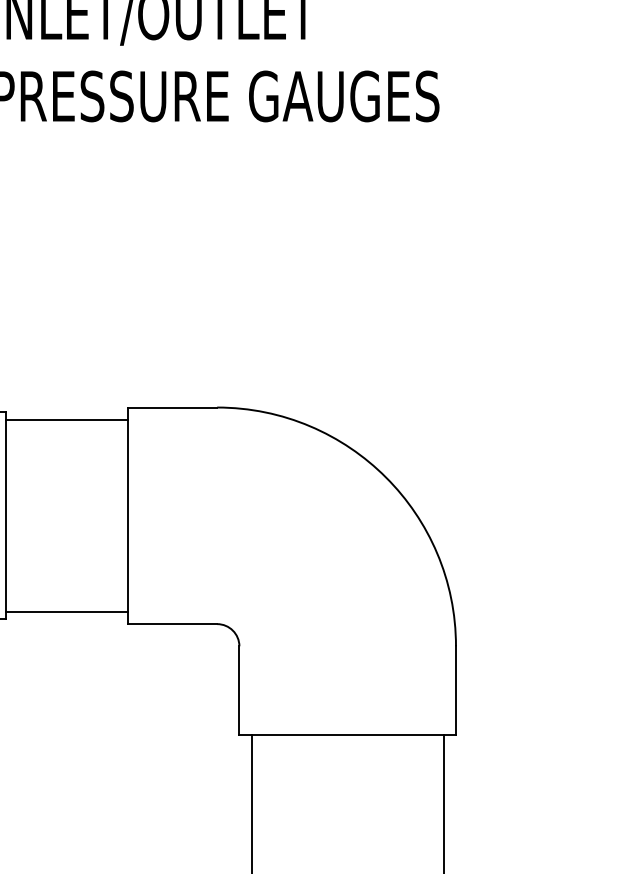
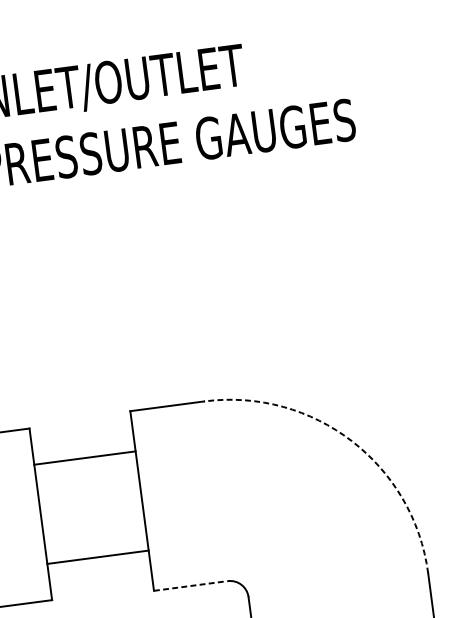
line: (67, 420) -> (85, 458), moved
arc: (386, 477) -> (352, 441), solid -> dashed
line: (67, 611) -> (98, 557), moved
line: (173, 624) -> (191, 586), solid -> dashed

